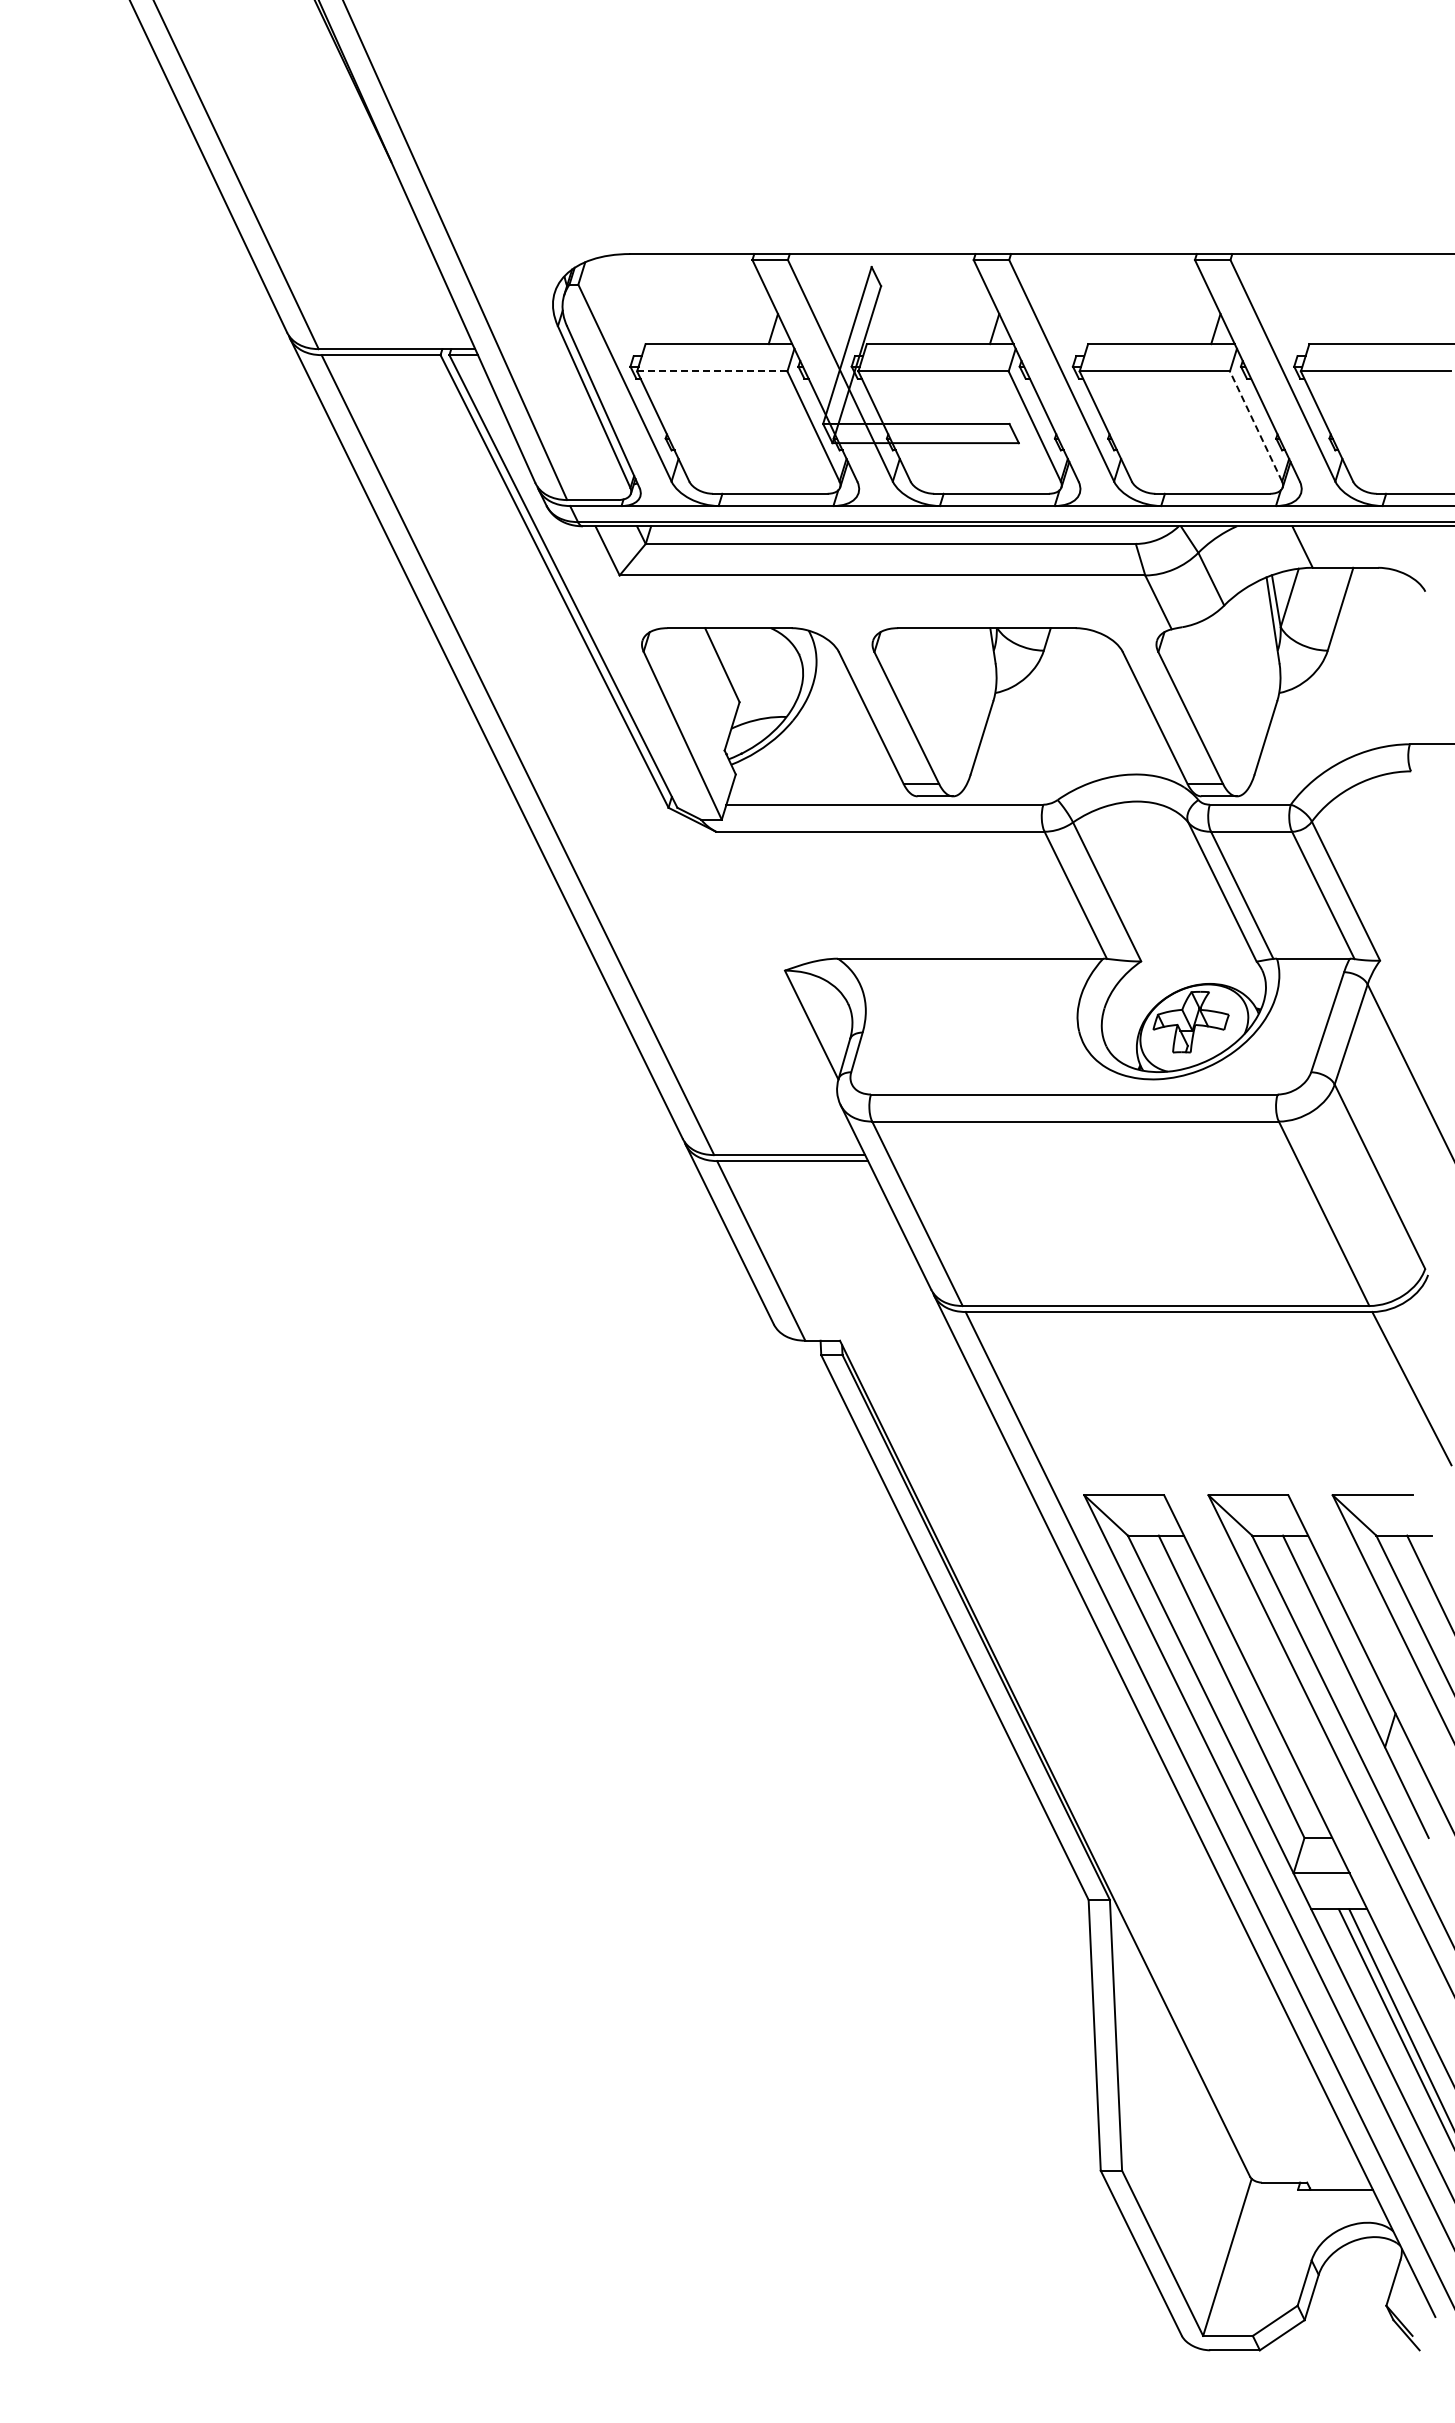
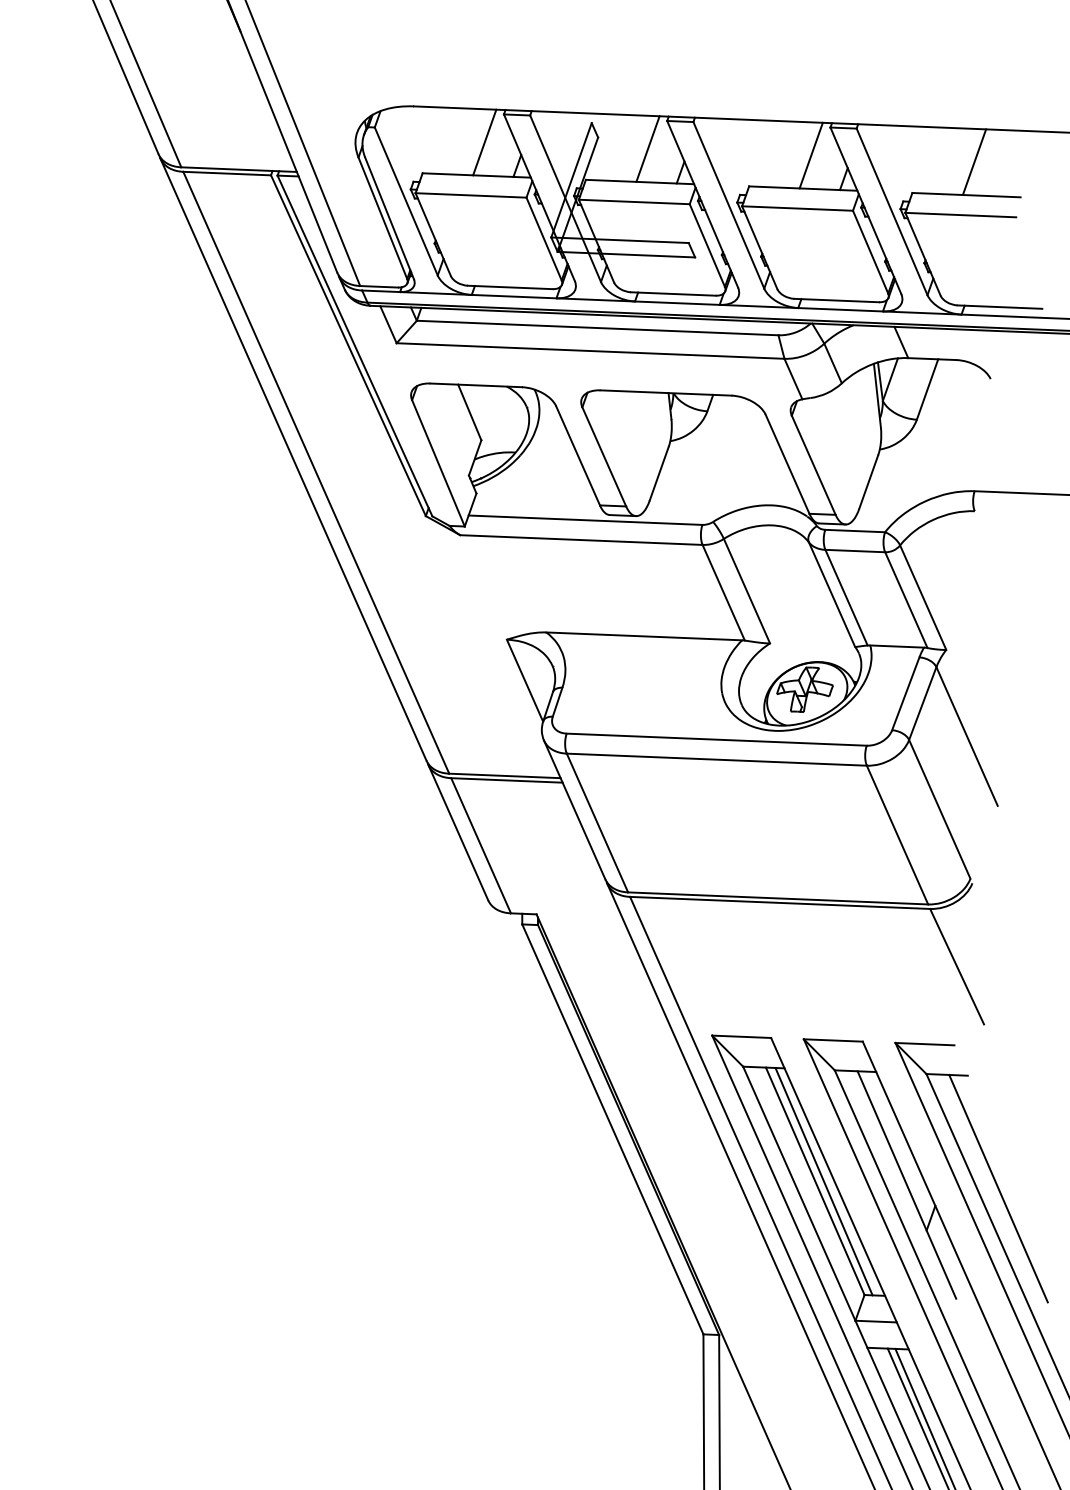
line: (727, 299) -> (484, 142), added
line: (949, 299) -> (648, 149), added
line: (1170, 299) -> (811, 155), added
line: (1391, 299) -> (974, 162), added
line: (711, 371) -> (470, 195), dashed -> solid
line: (1256, 426) -> (870, 252), dashed -> solid
line: (1243, 1686) -> (824, 1181), added

